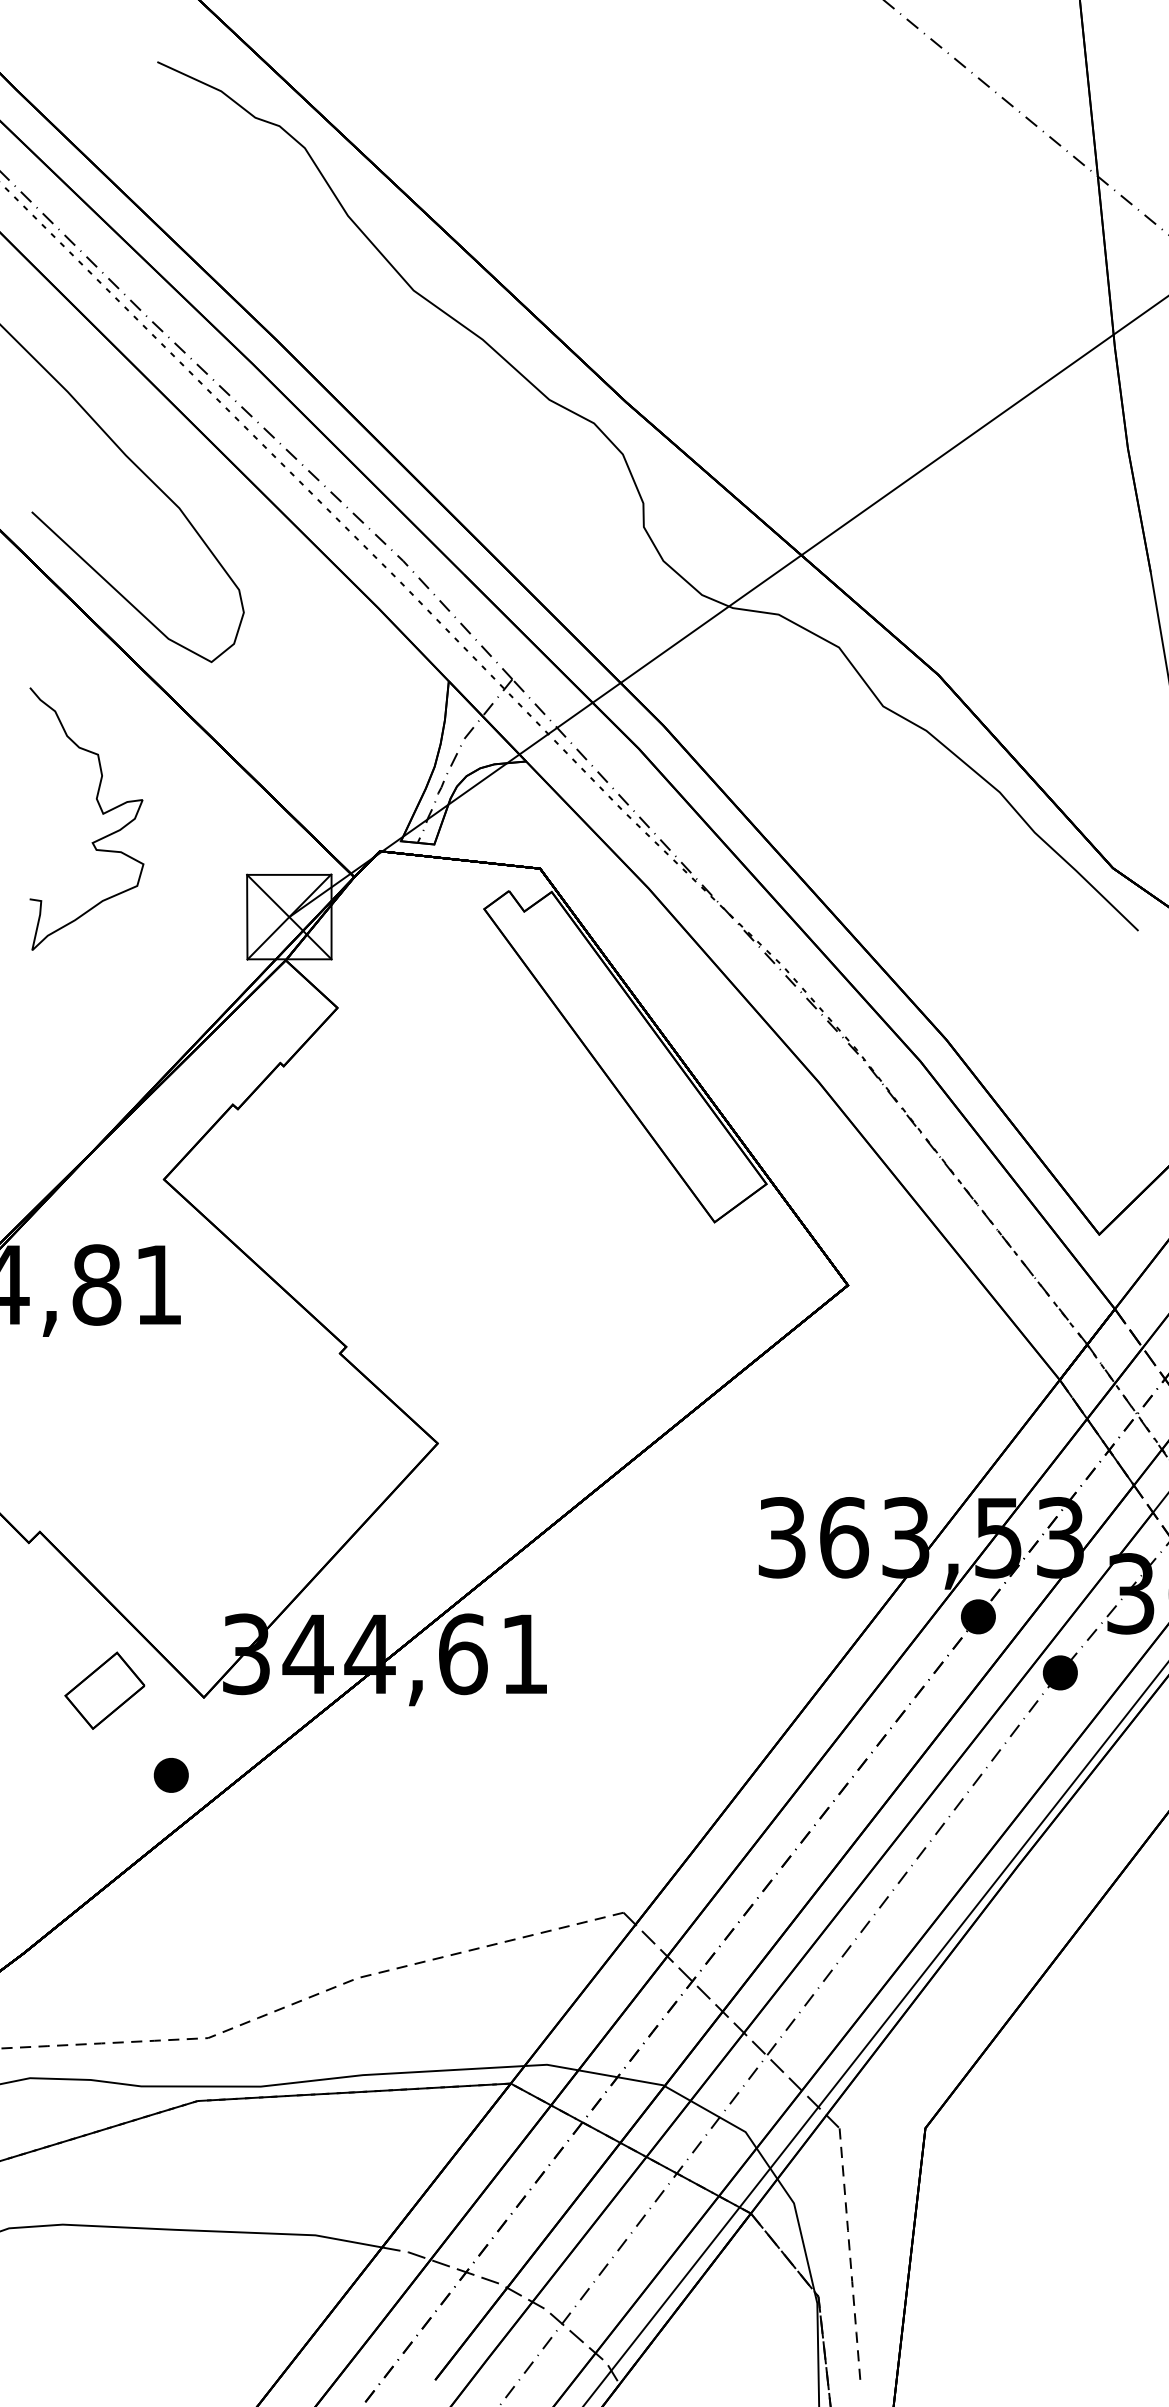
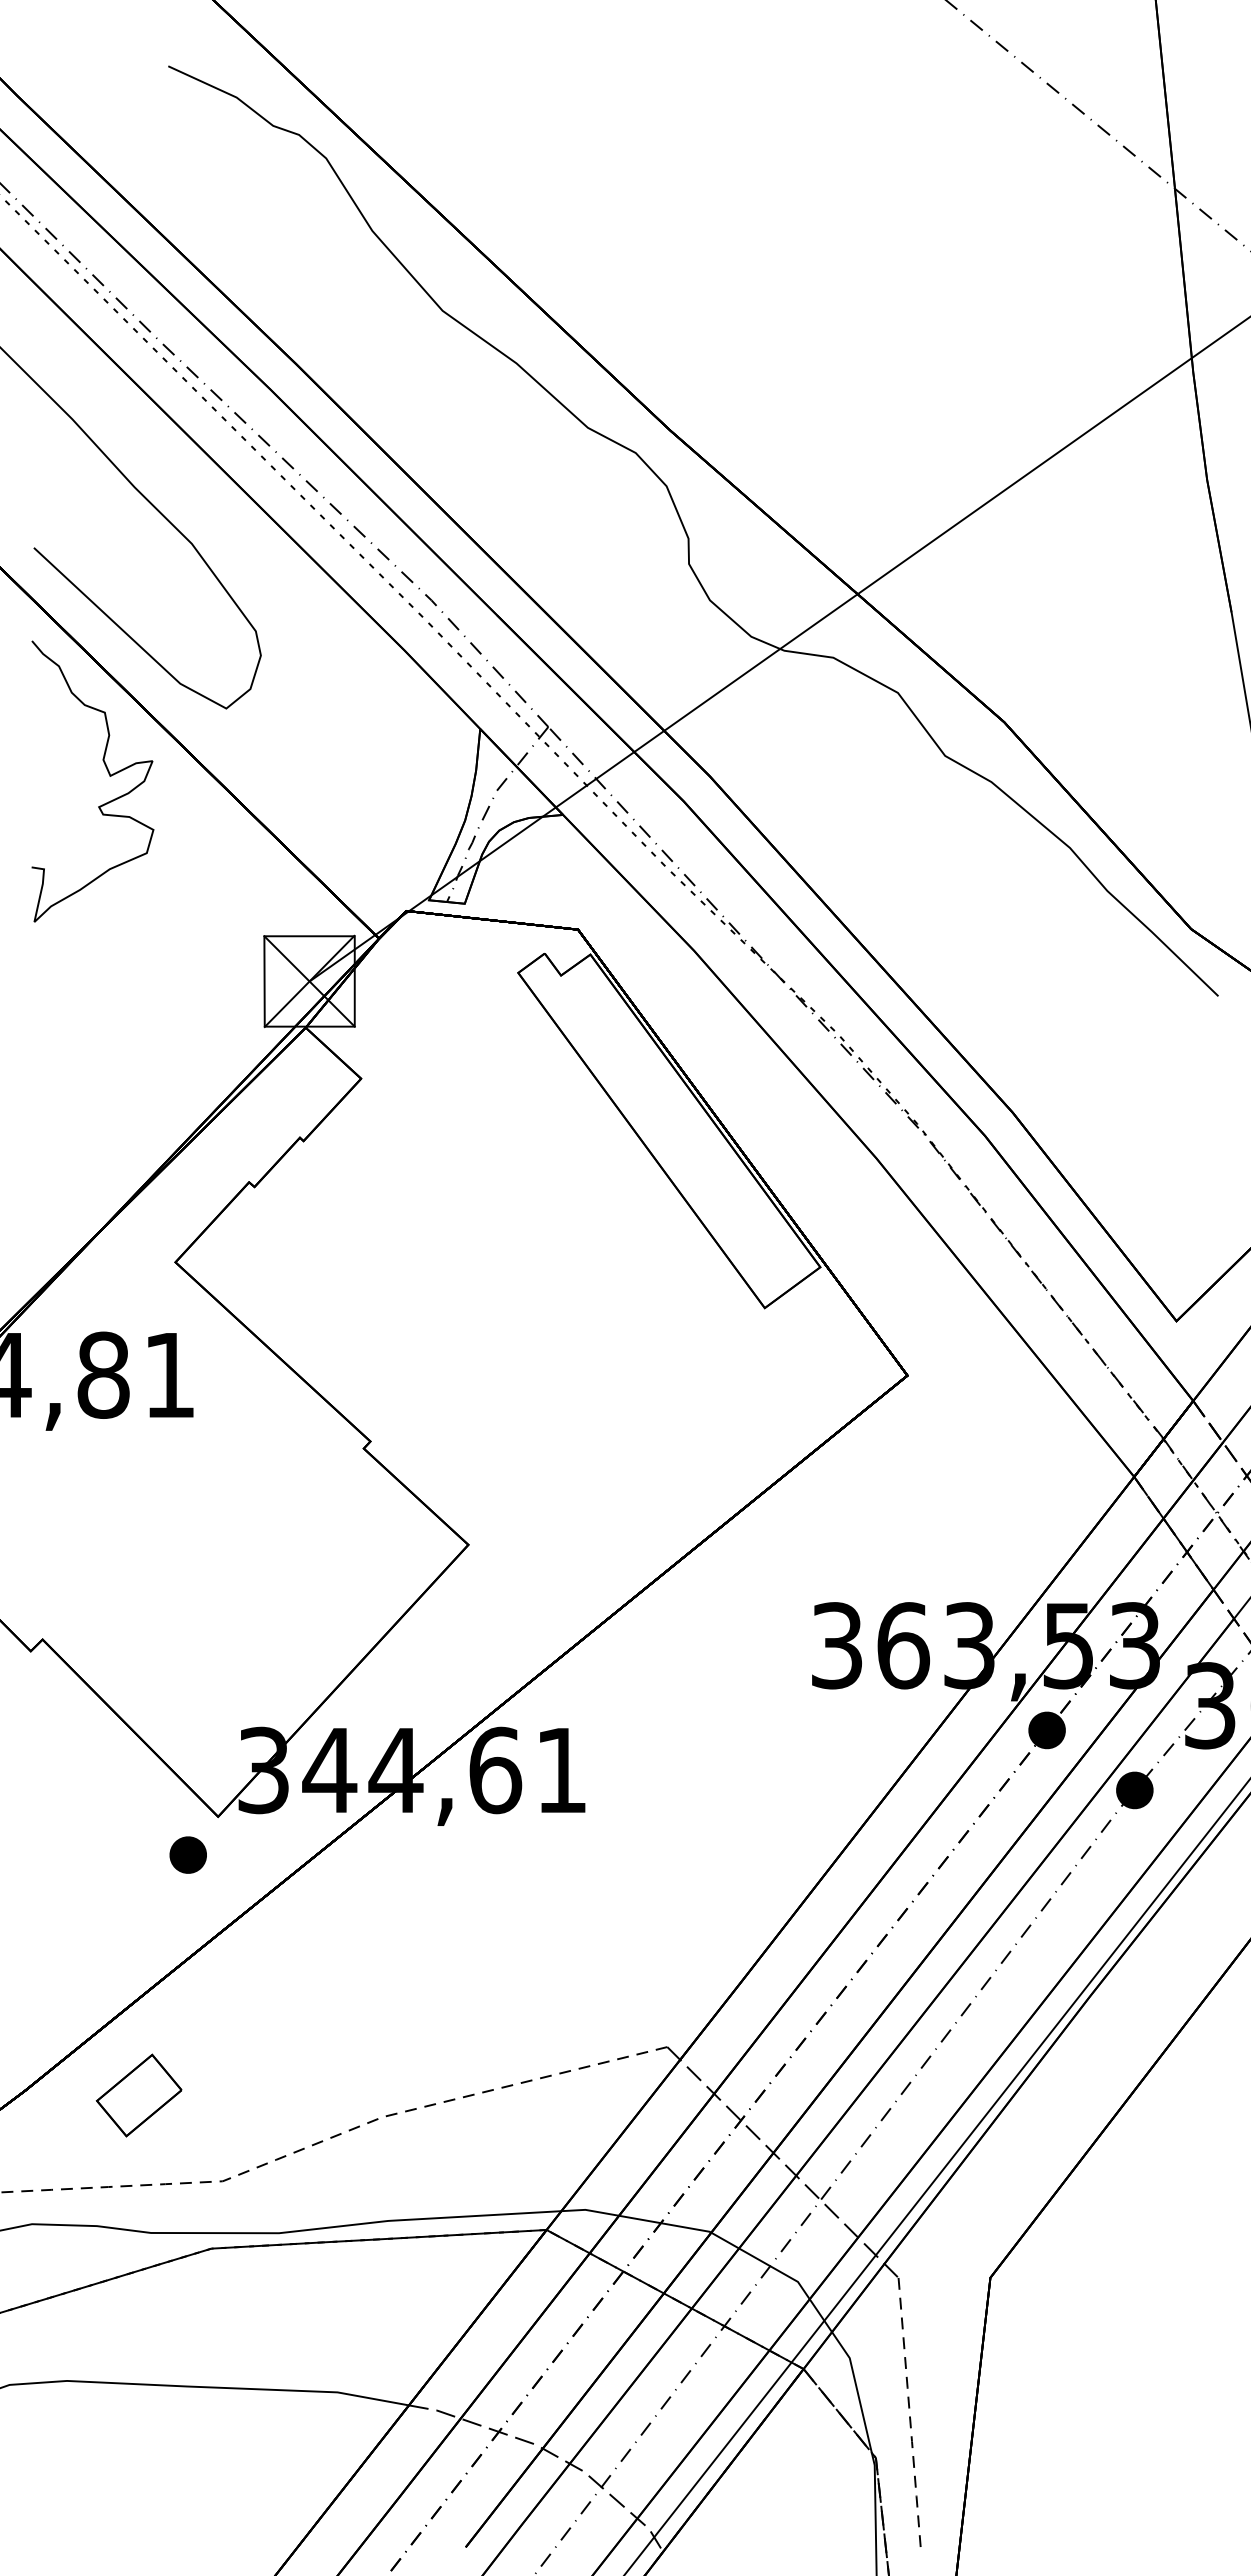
curve: (101, 812) -> (108, 774), moved
part: (104, 1690) -> (138, 2095), moved
part: (170, 1774) -> (187, 1854), moved

